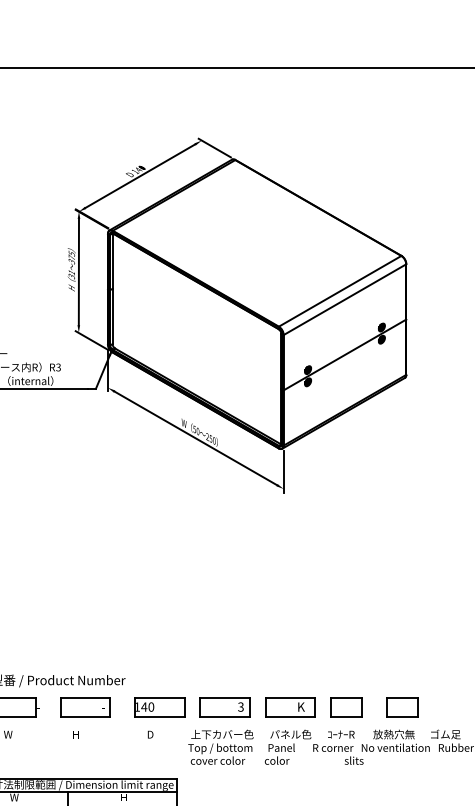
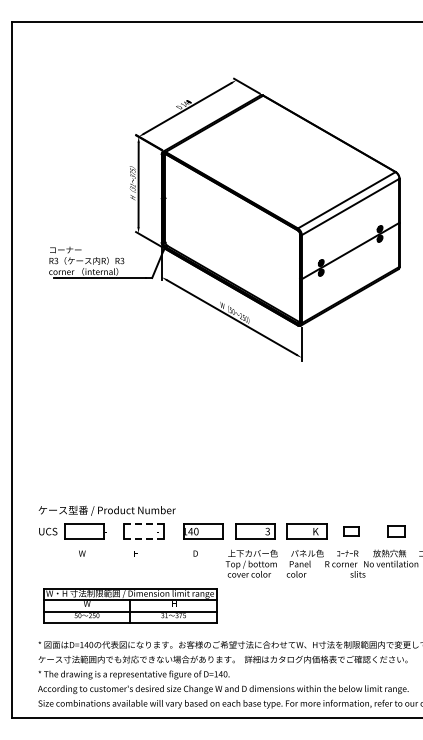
line: (85, 698) -> (143, 524), solid -> dashed
part: (346, 706) -> (351, 531), size x0.6
part: (402, 706) -> (396, 531), size x0.7
line: (85, 716) -> (143, 539), solid -> dashed

